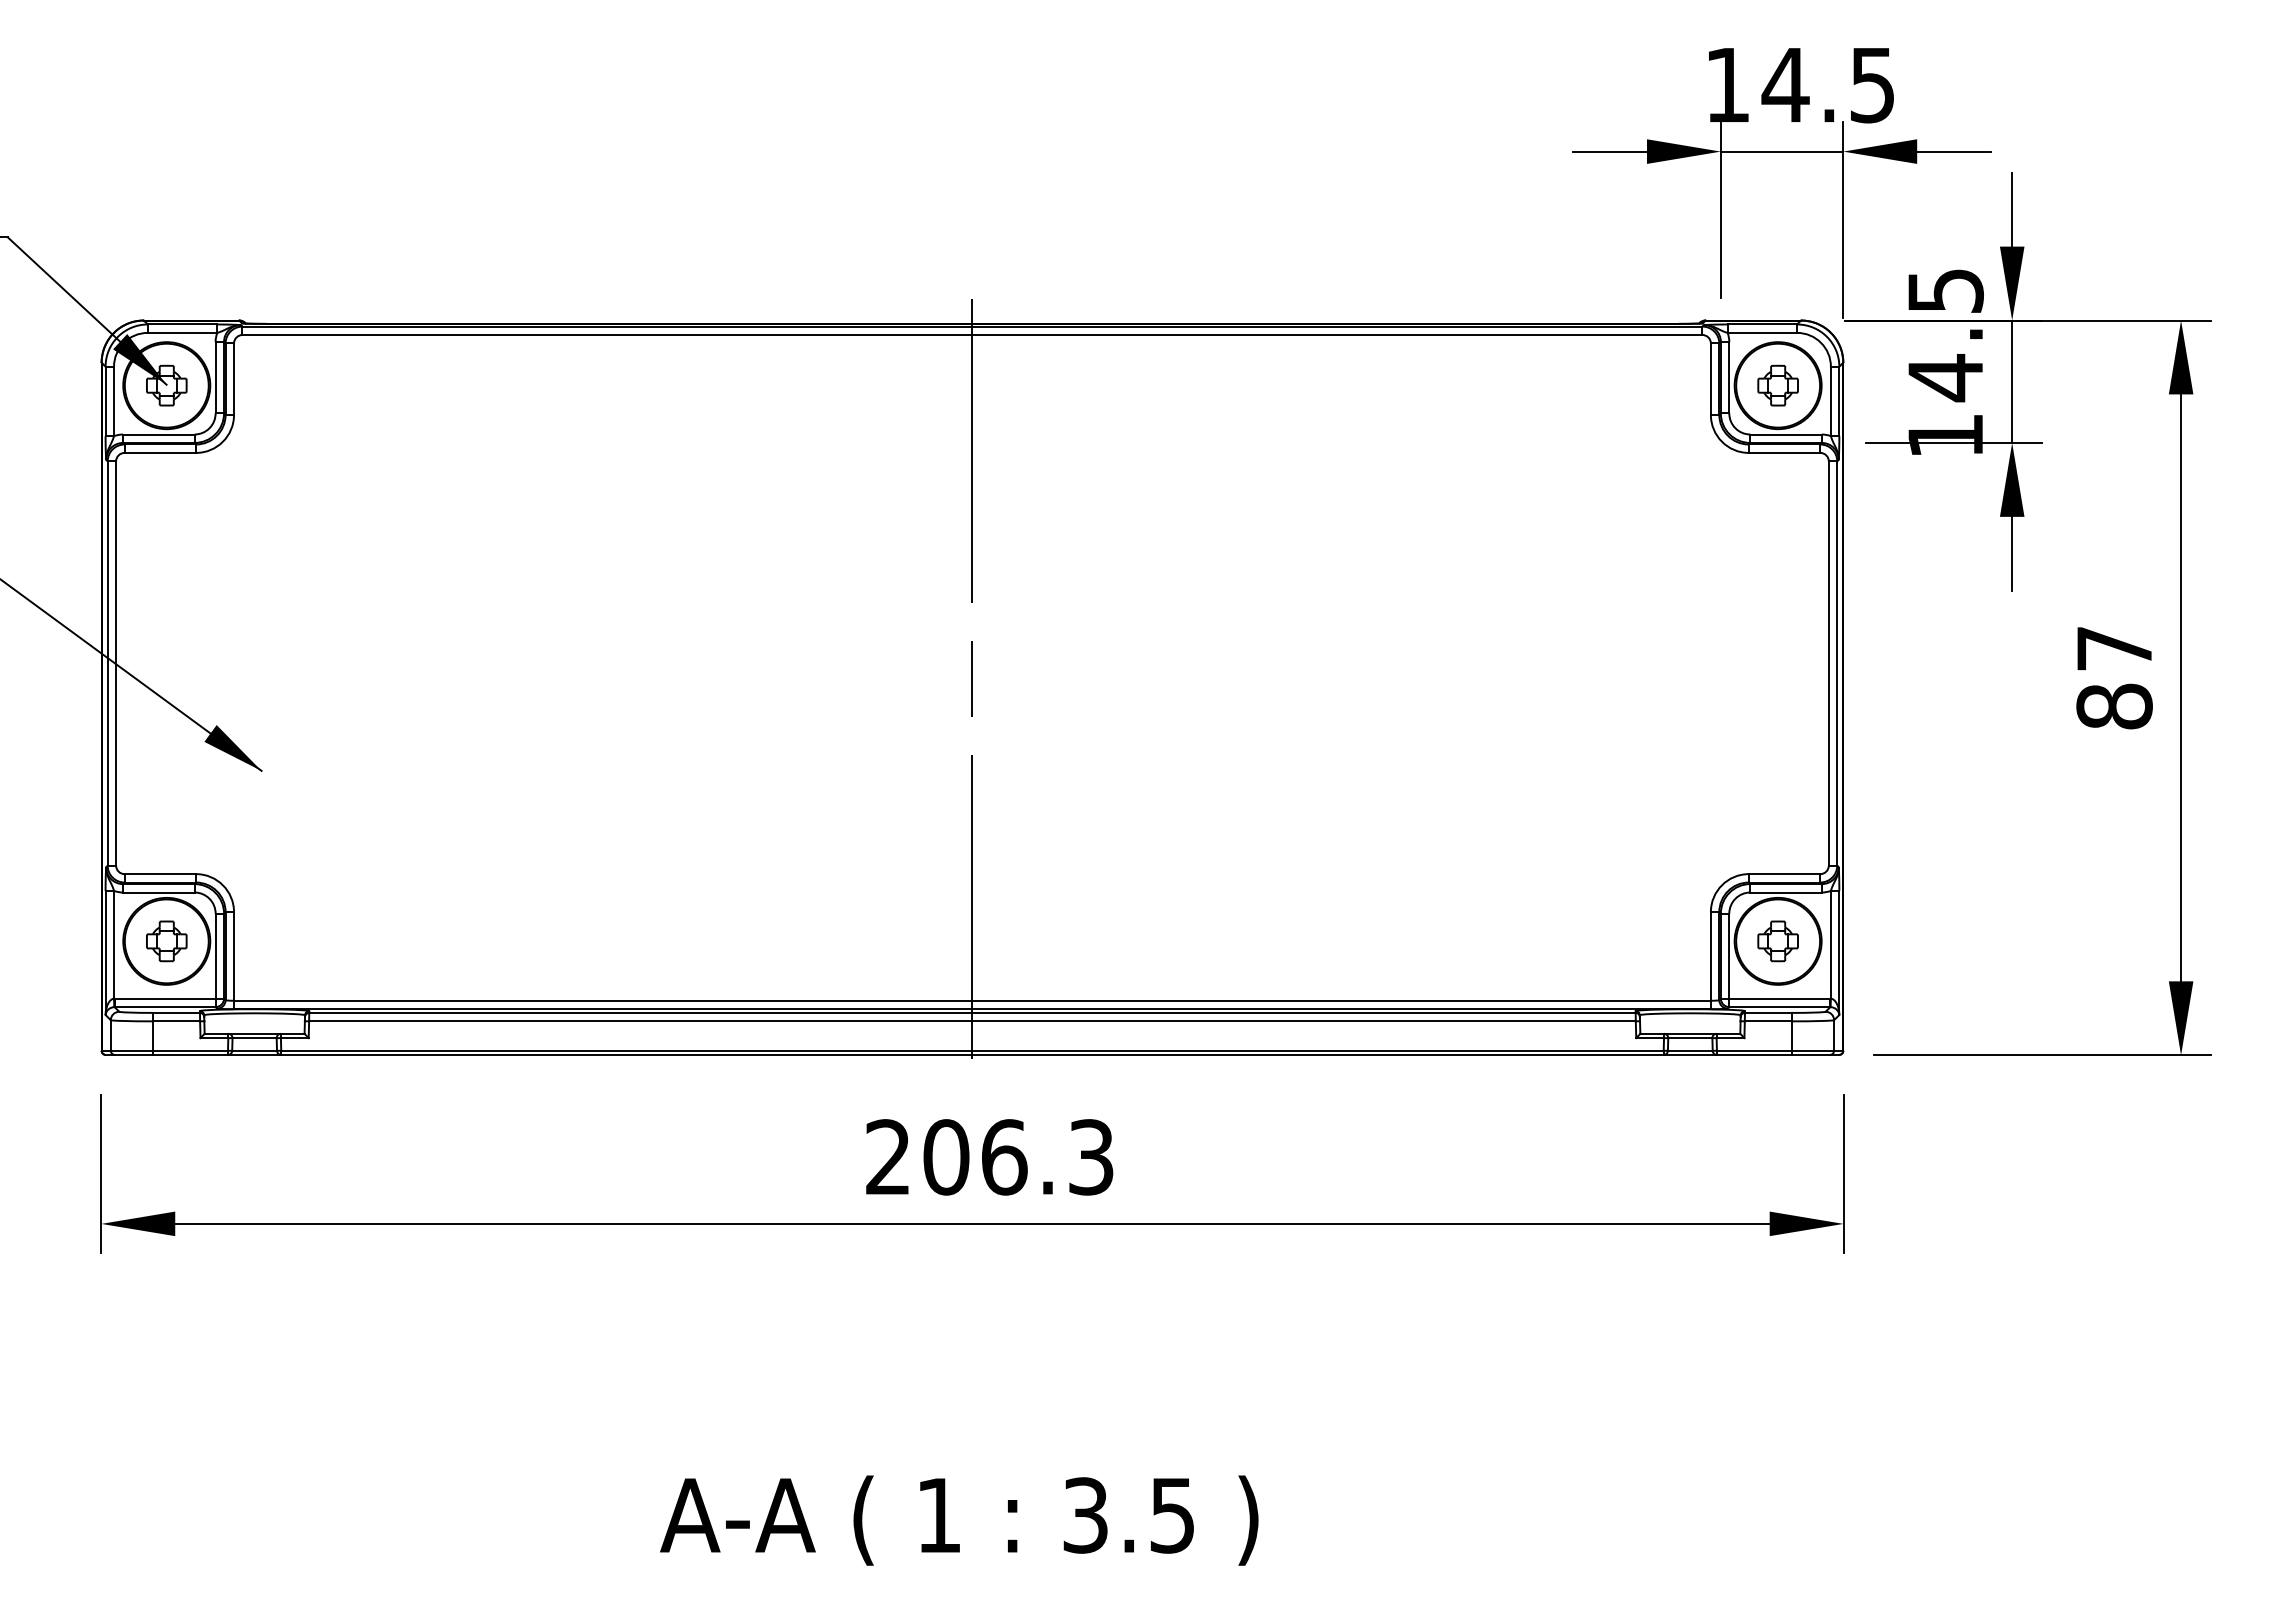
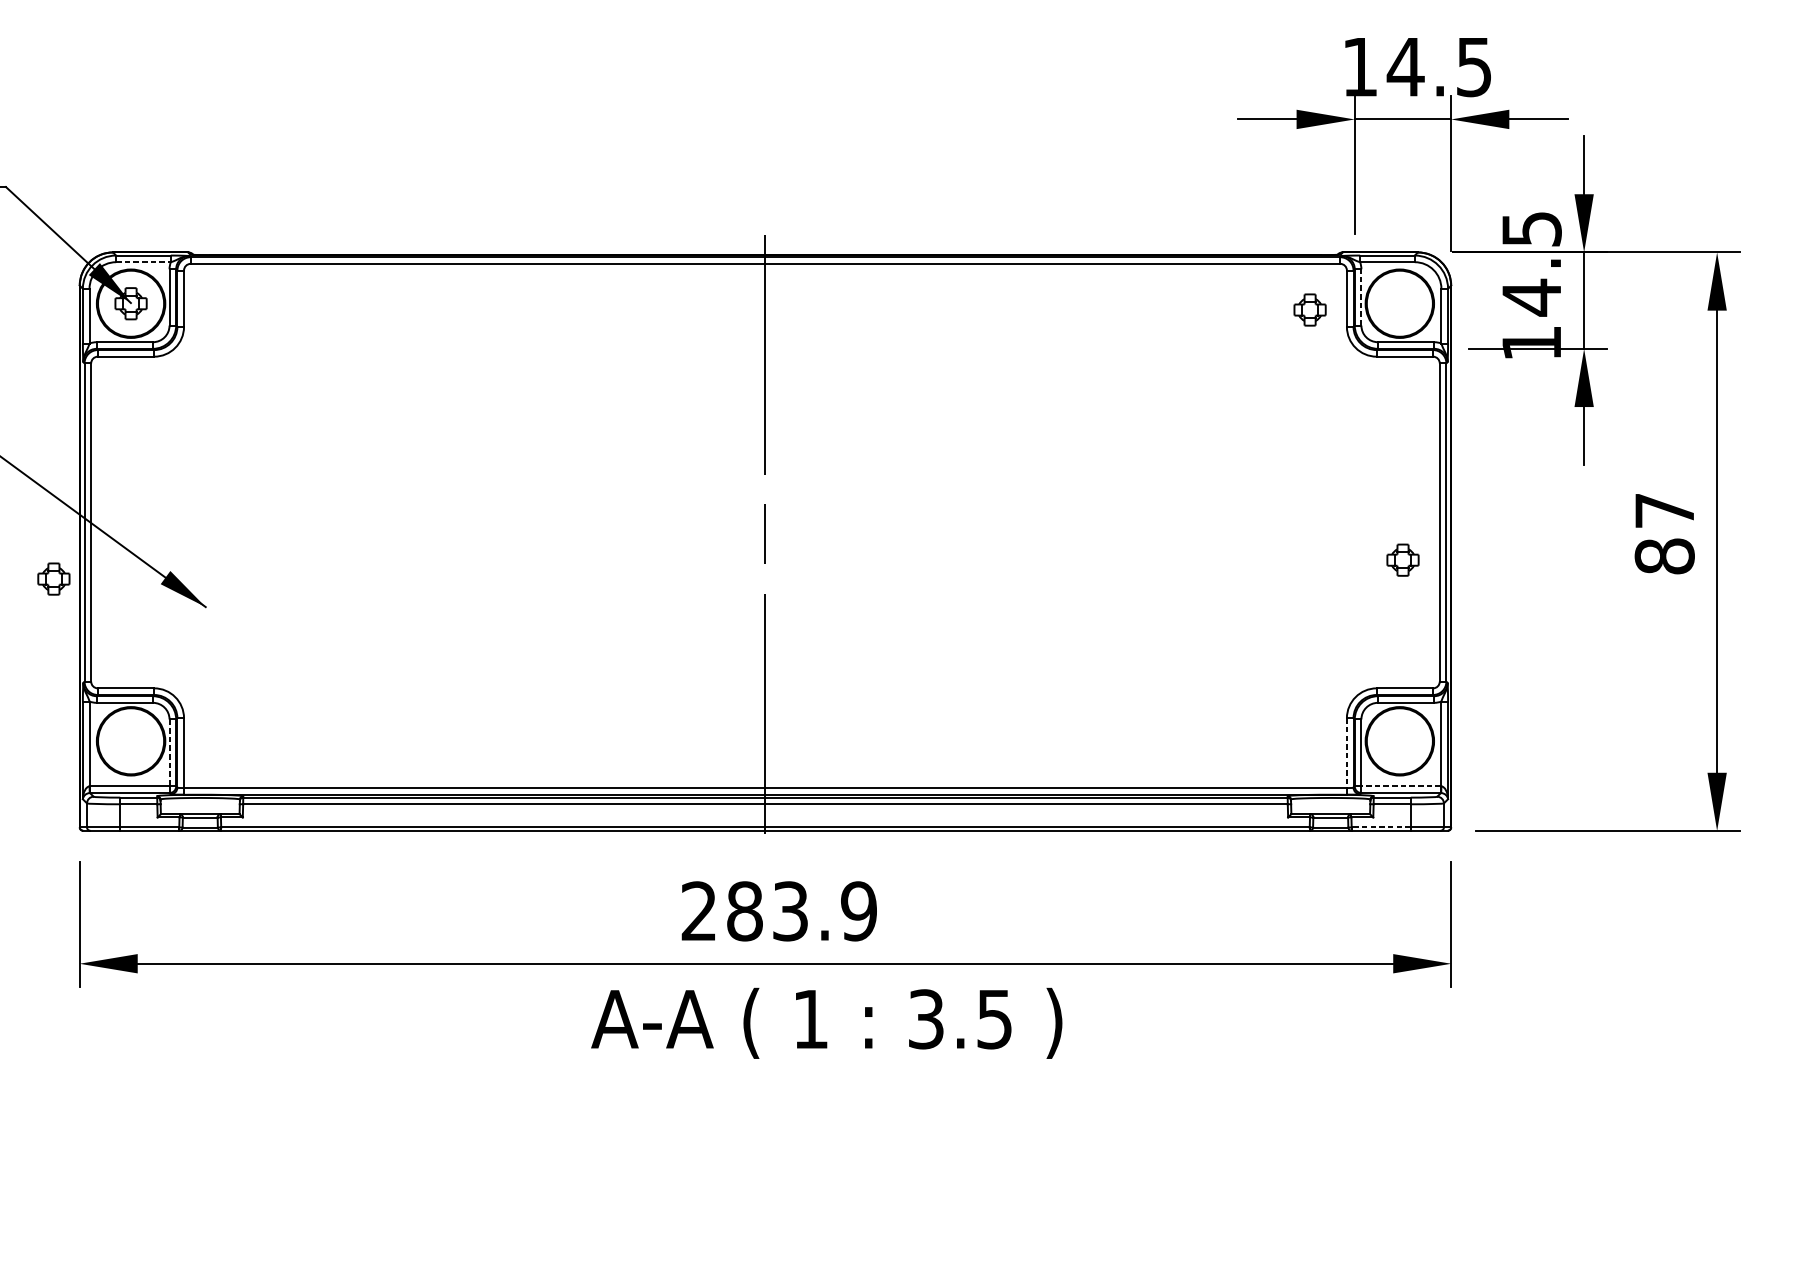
line: (182, 332) -> (143, 261), solid -> dashed
line: (1729, 377) -> (1361, 297), solid -> dashed
part: (1777, 385) -> (1309, 309), moved
part: (166, 941) -> (53, 579), moved
part: (1777, 941) -> (1402, 560), moved
line: (215, 956) -> (169, 753), solid -> dashed
line: (1710, 956) -> (1346, 753), solid -> dashed
line: (1779, 998) -> (1400, 786), solid -> dashed
line: (1753, 1050) -> (1380, 827), solid -> dashed
text: (1018, 1157) -> (801, 911), 206.3 -> 283.9
text: (959, 1520) -> (826, 1023), moved

